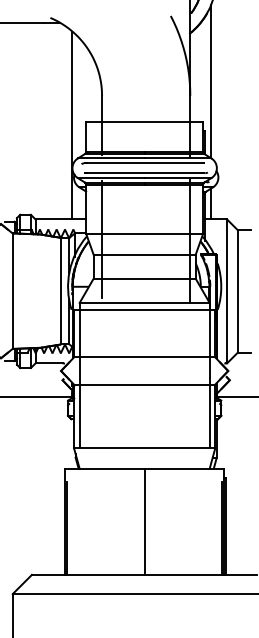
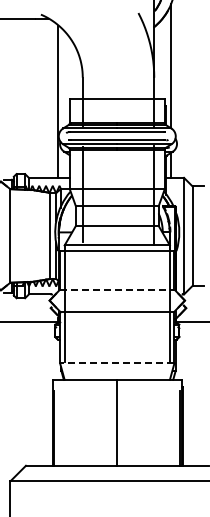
line: (144, 357) -> (117, 289), solid -> dashed
line: (143, 448) -> (116, 363), solid -> dashed

